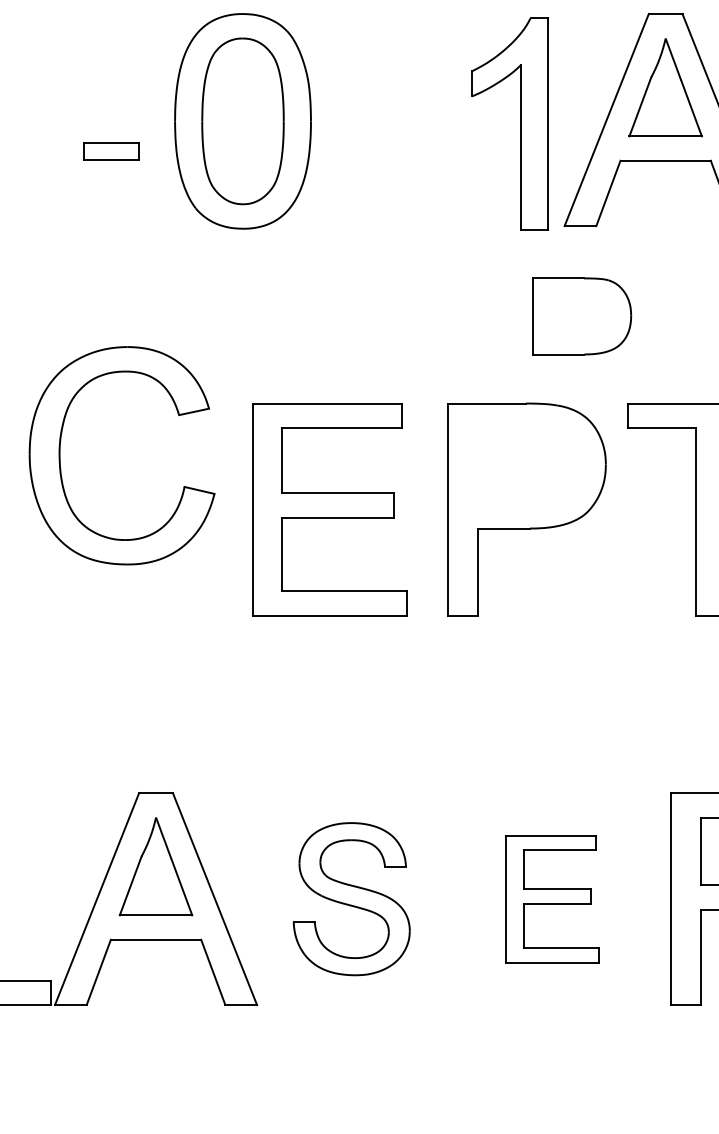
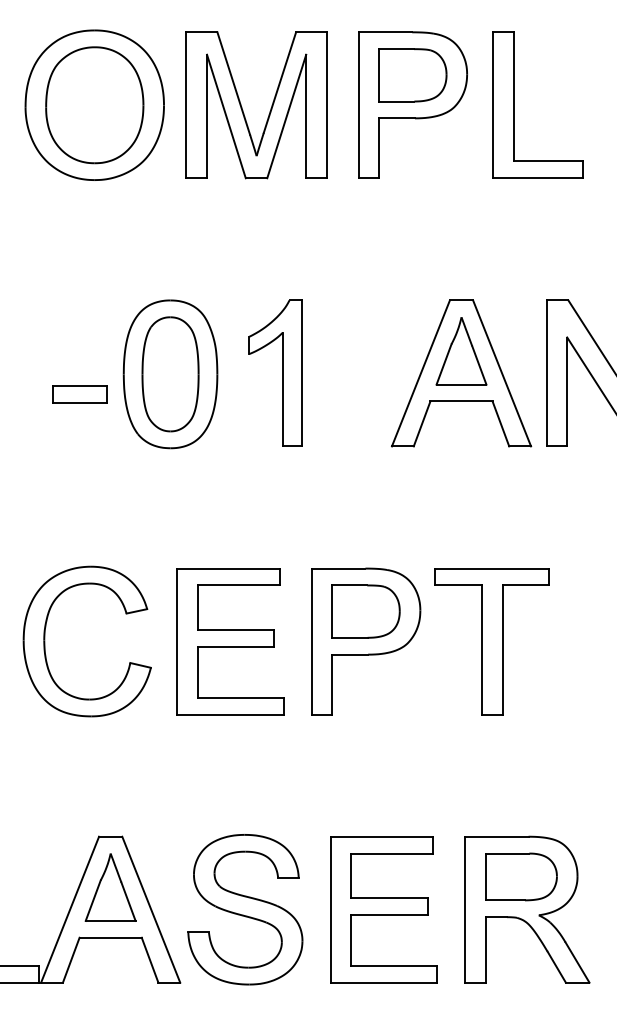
part: (520, 123) -> (282, 372), moved
part: (110, 150) -> (79, 394), size x1.43
part: (581, 316) -> (365, 611), moved
part: (61, 455) -> (45, 641), moved
part: (351, 898) -> (245, 909), size x1.43
part: (552, 898) -> (383, 909), size x1.67

